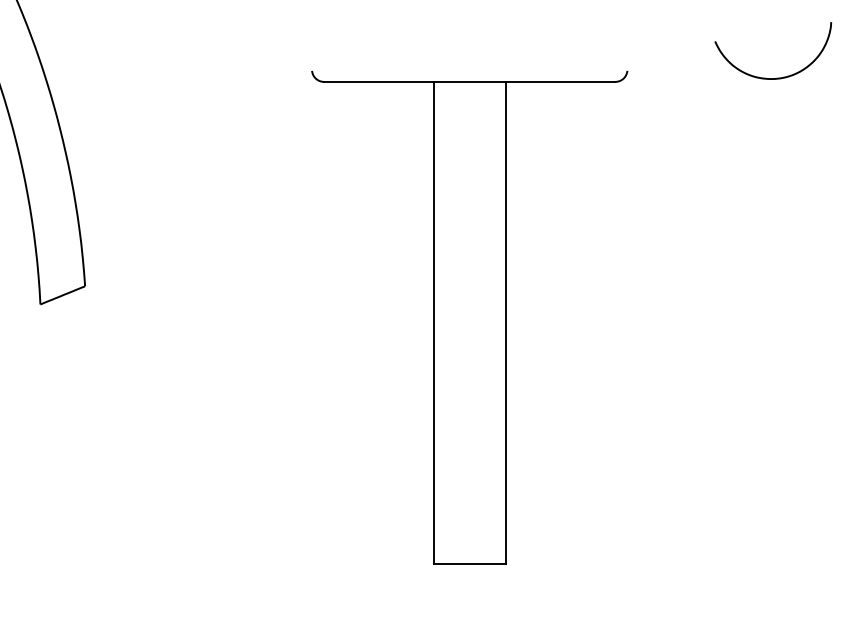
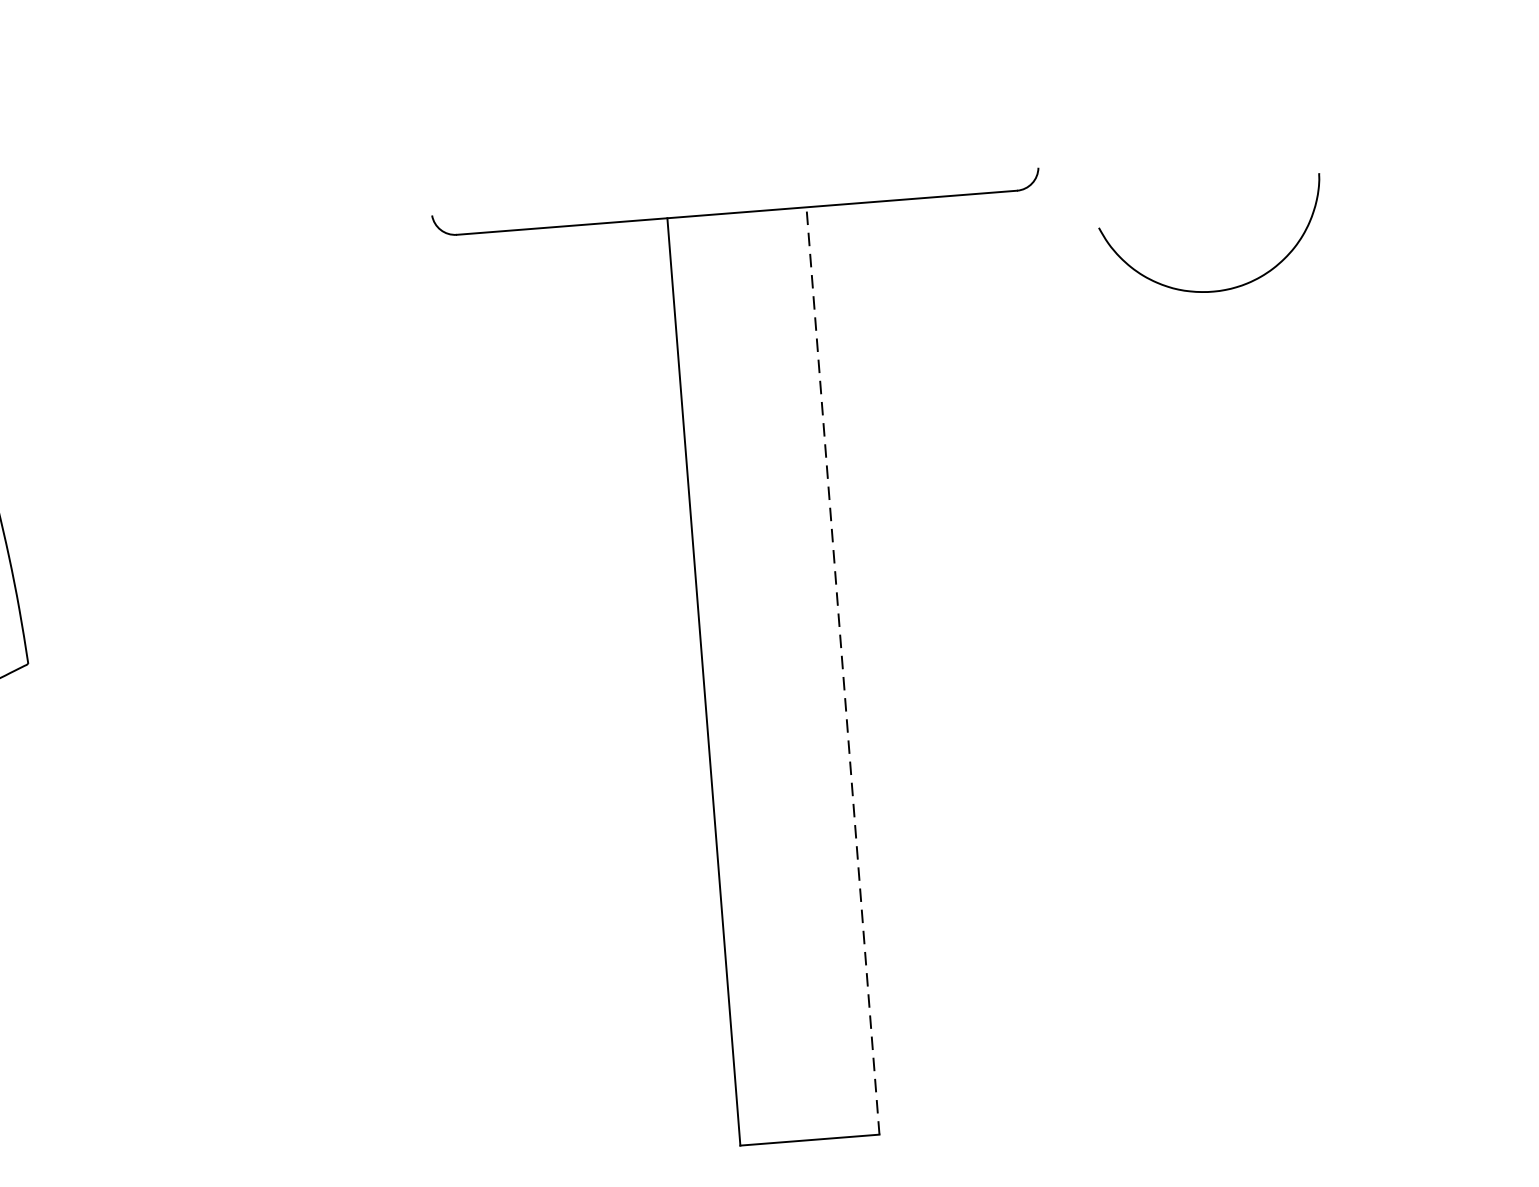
curve: (776, 77) -> (1222, 287), moved
line: (505, 322) -> (842, 670), solid -> dashed

